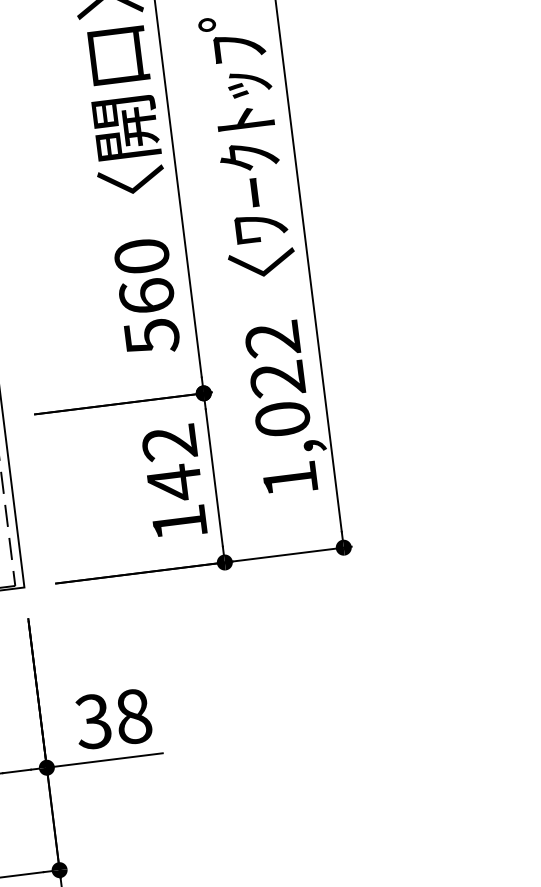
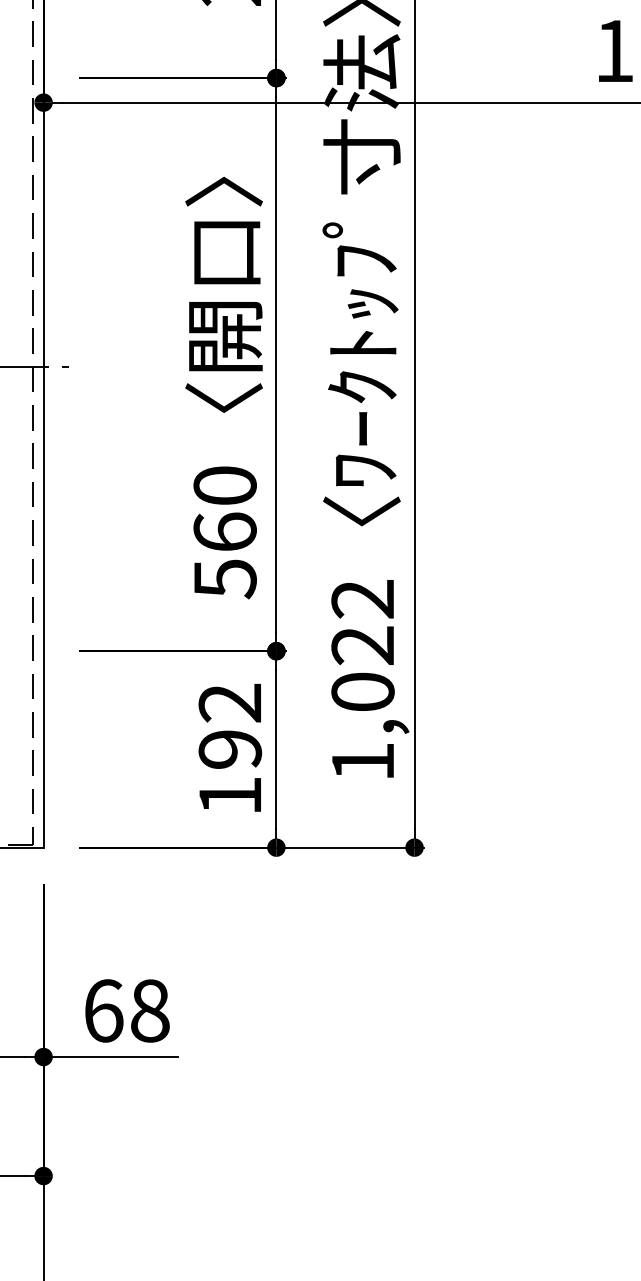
text: (174, 482) -> (230, 749), 142 -> 192
text: (93, 721) -> (103, 1010), 38 -> 68

